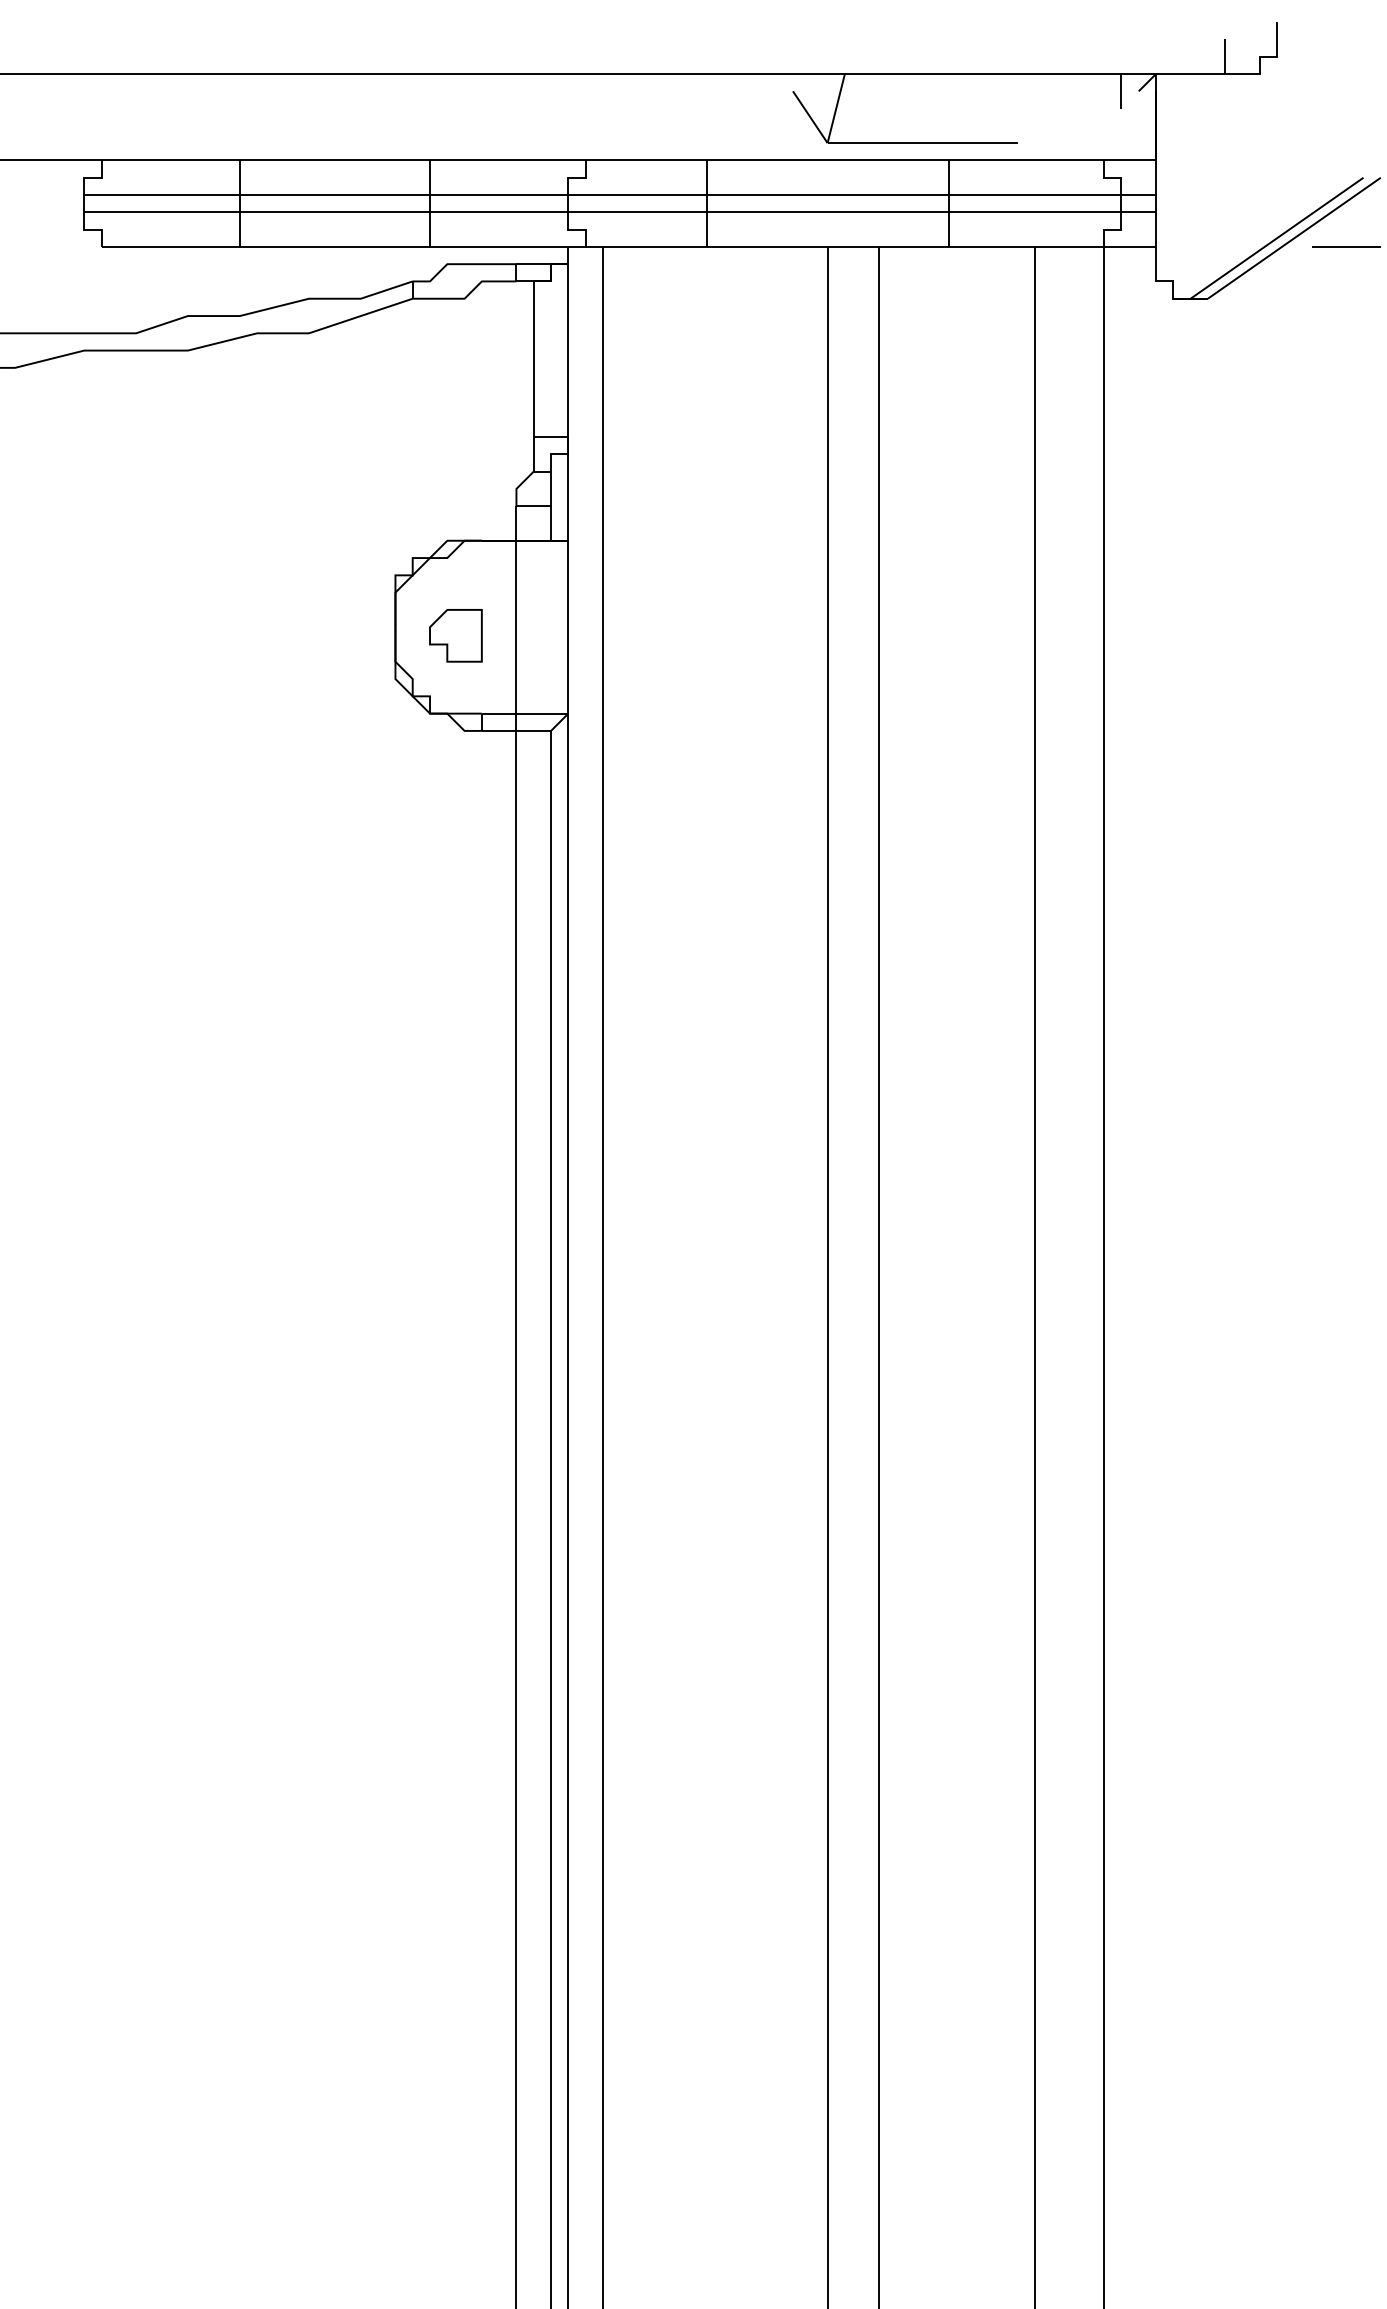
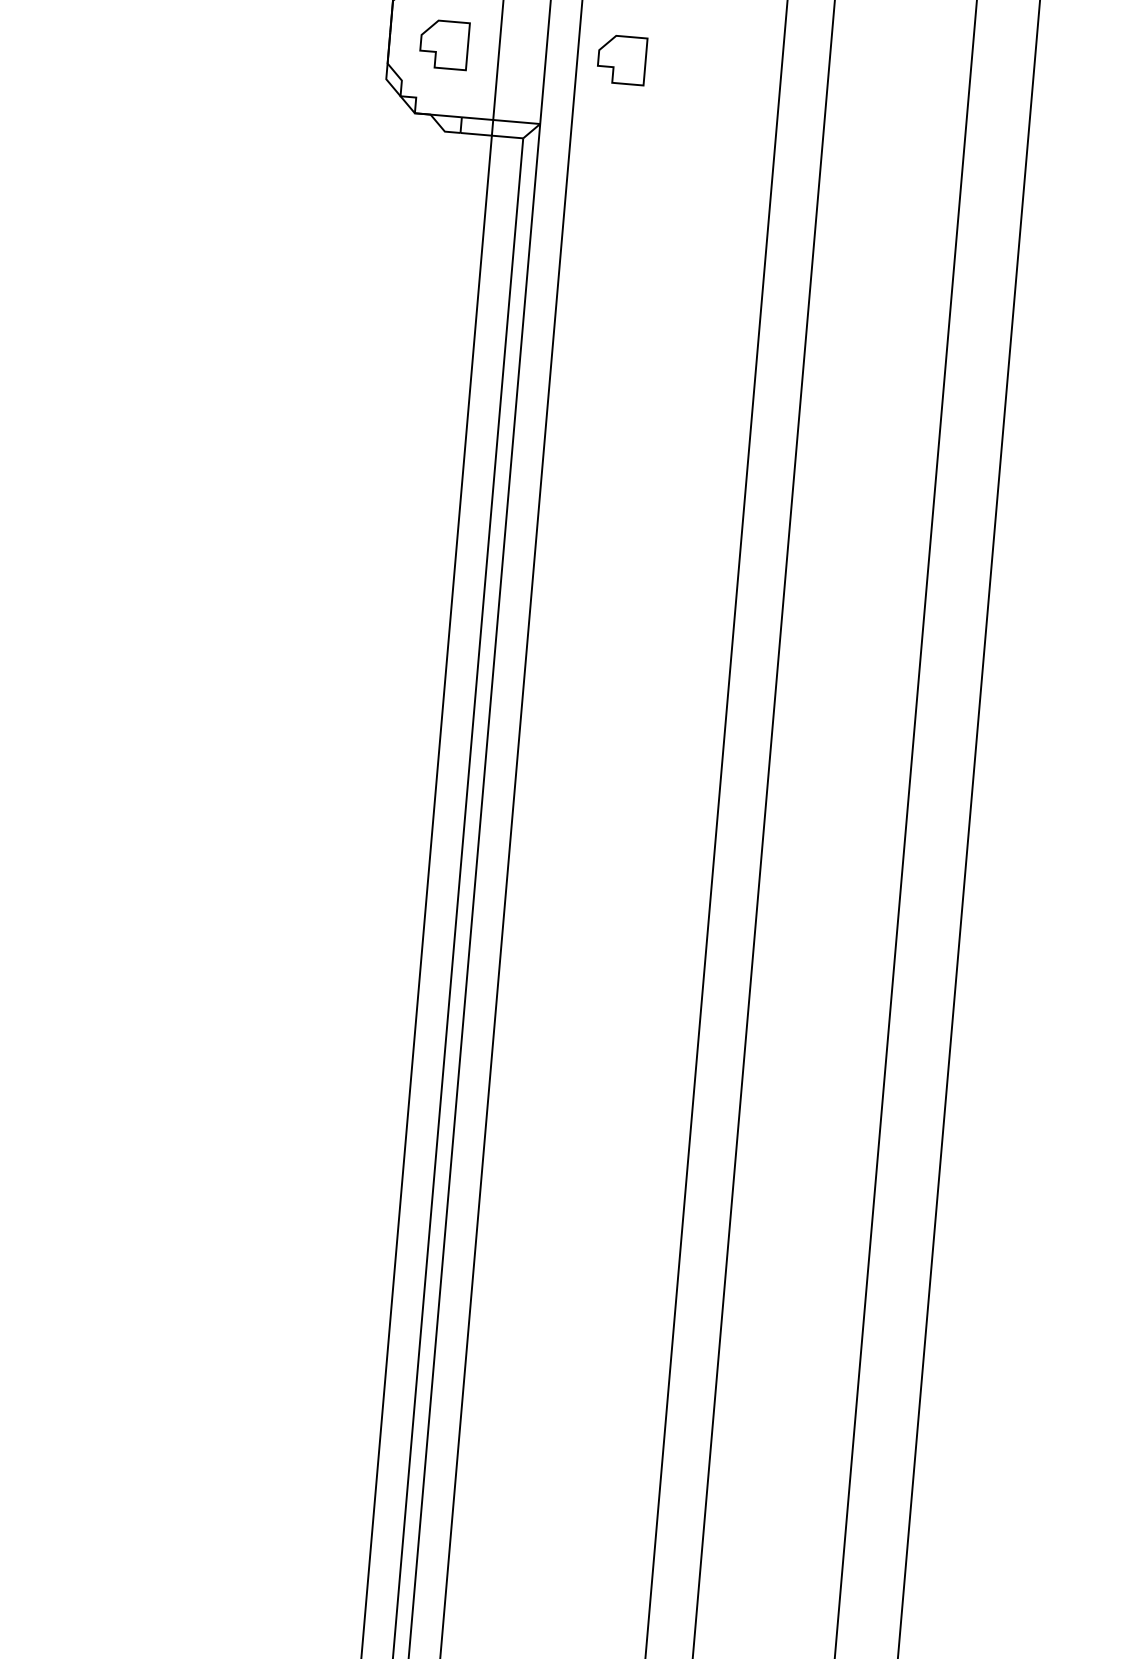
part: (651, 635) -> (621, 59), added

